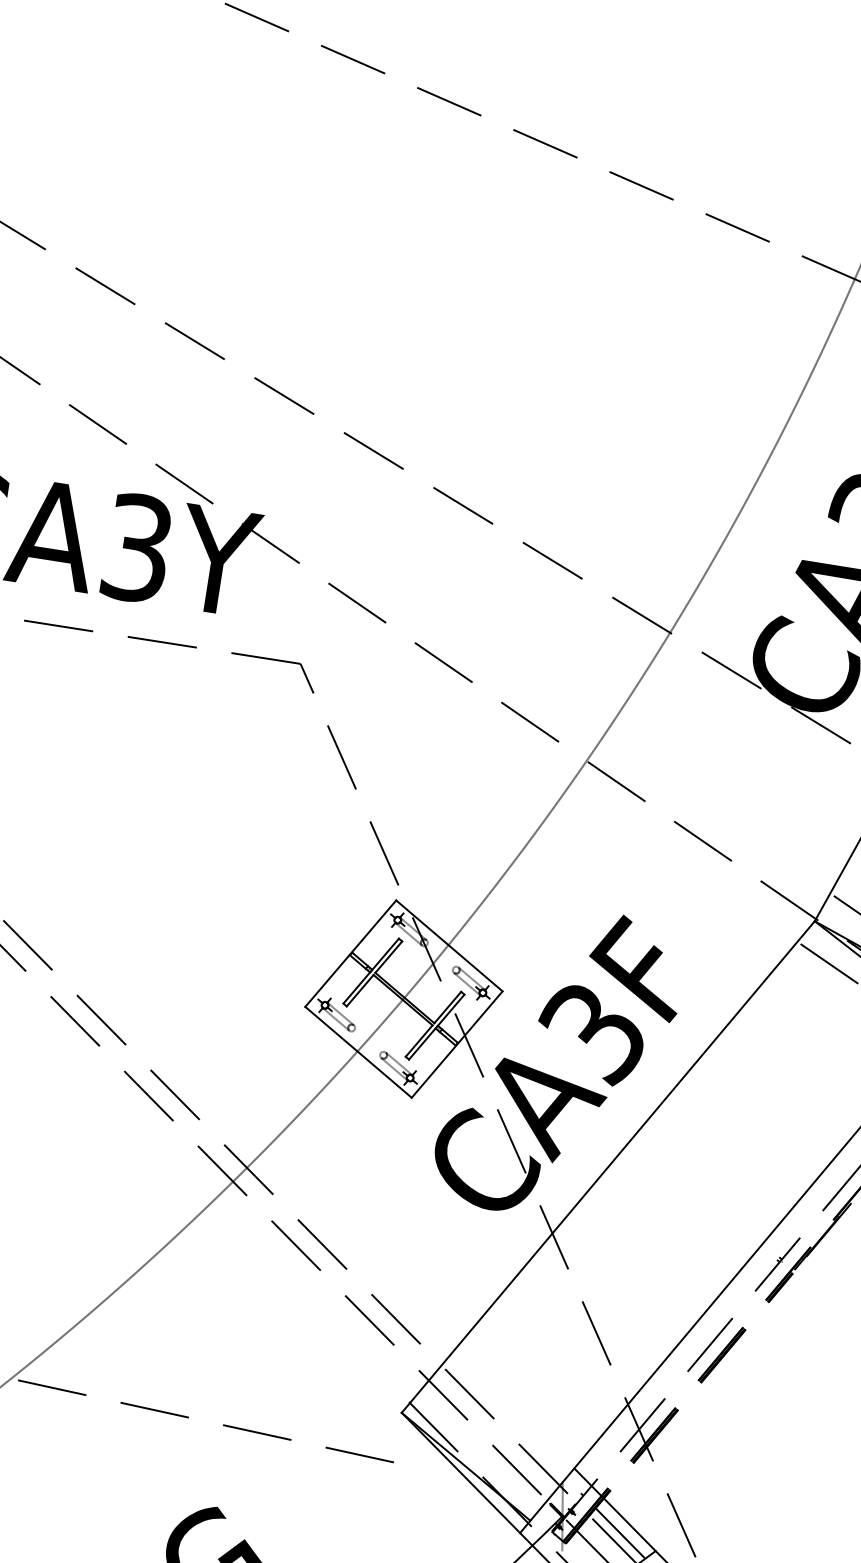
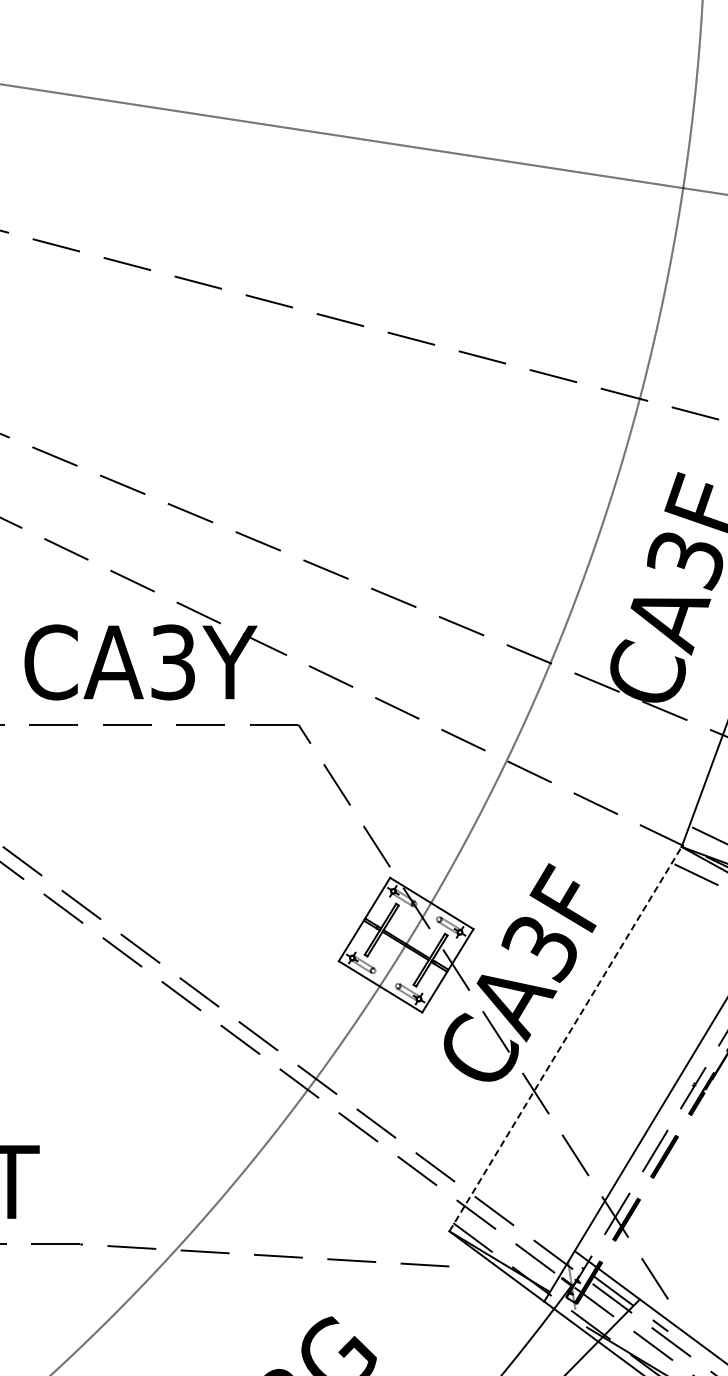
line: (608, 1167) -> (565, 1039), solid -> dashed

